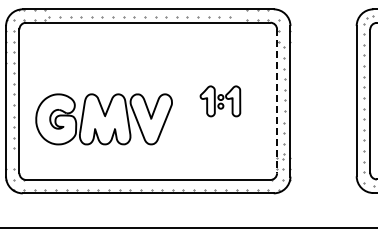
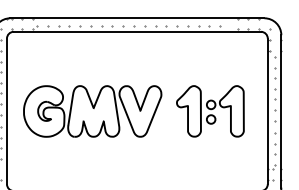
part: (220, 101) -> (210, 111), size x1.67
line: (277, 101) -> (268, 111), dashed -> solid
part: (103, 119) -> (92, 111), moved

